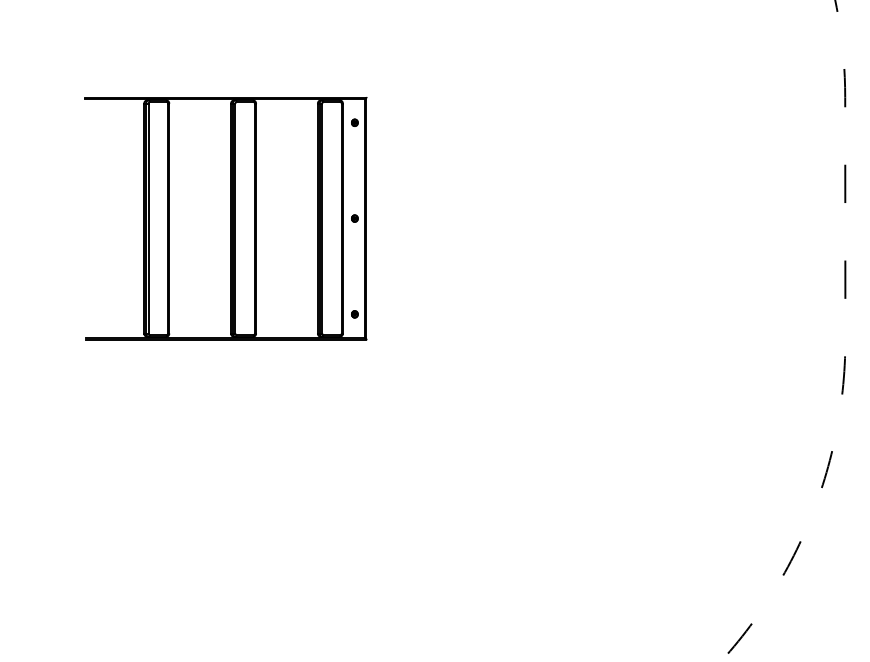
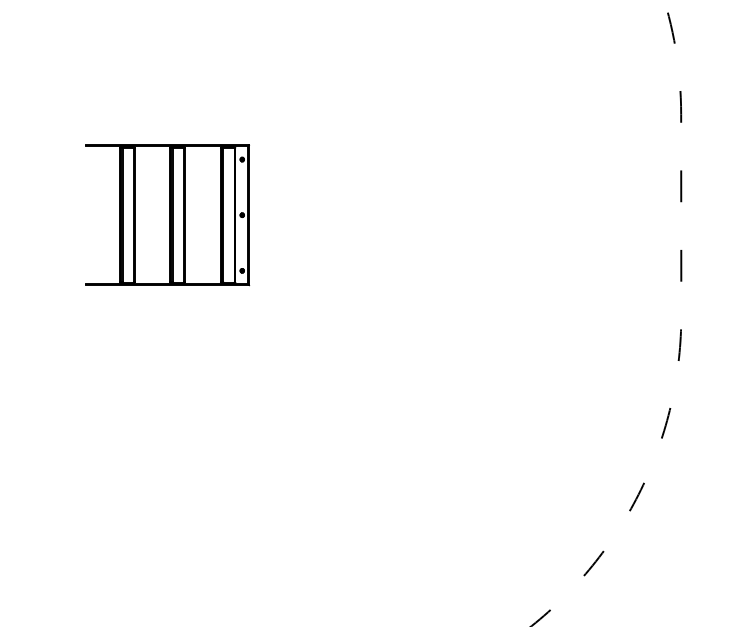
part: (225, 219) -> (167, 215), size x0.7

